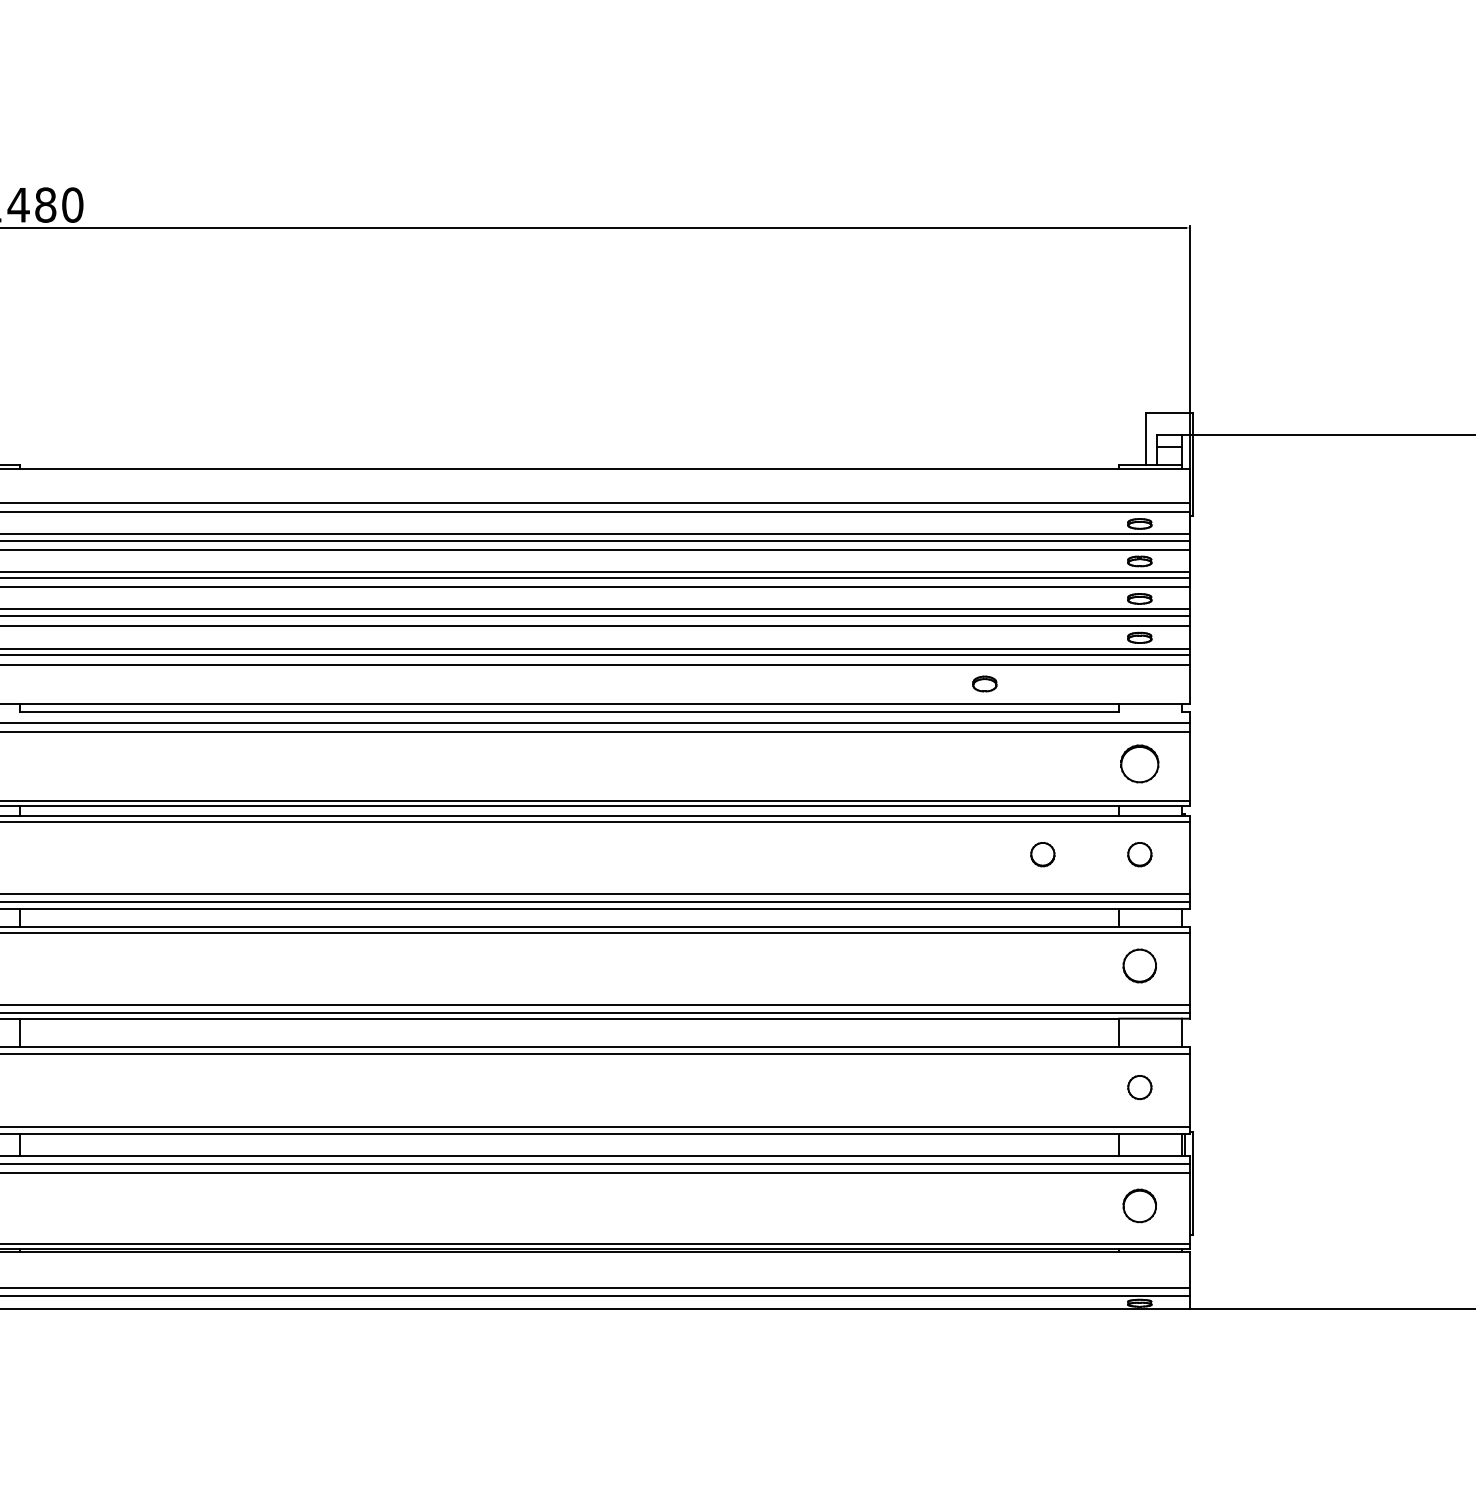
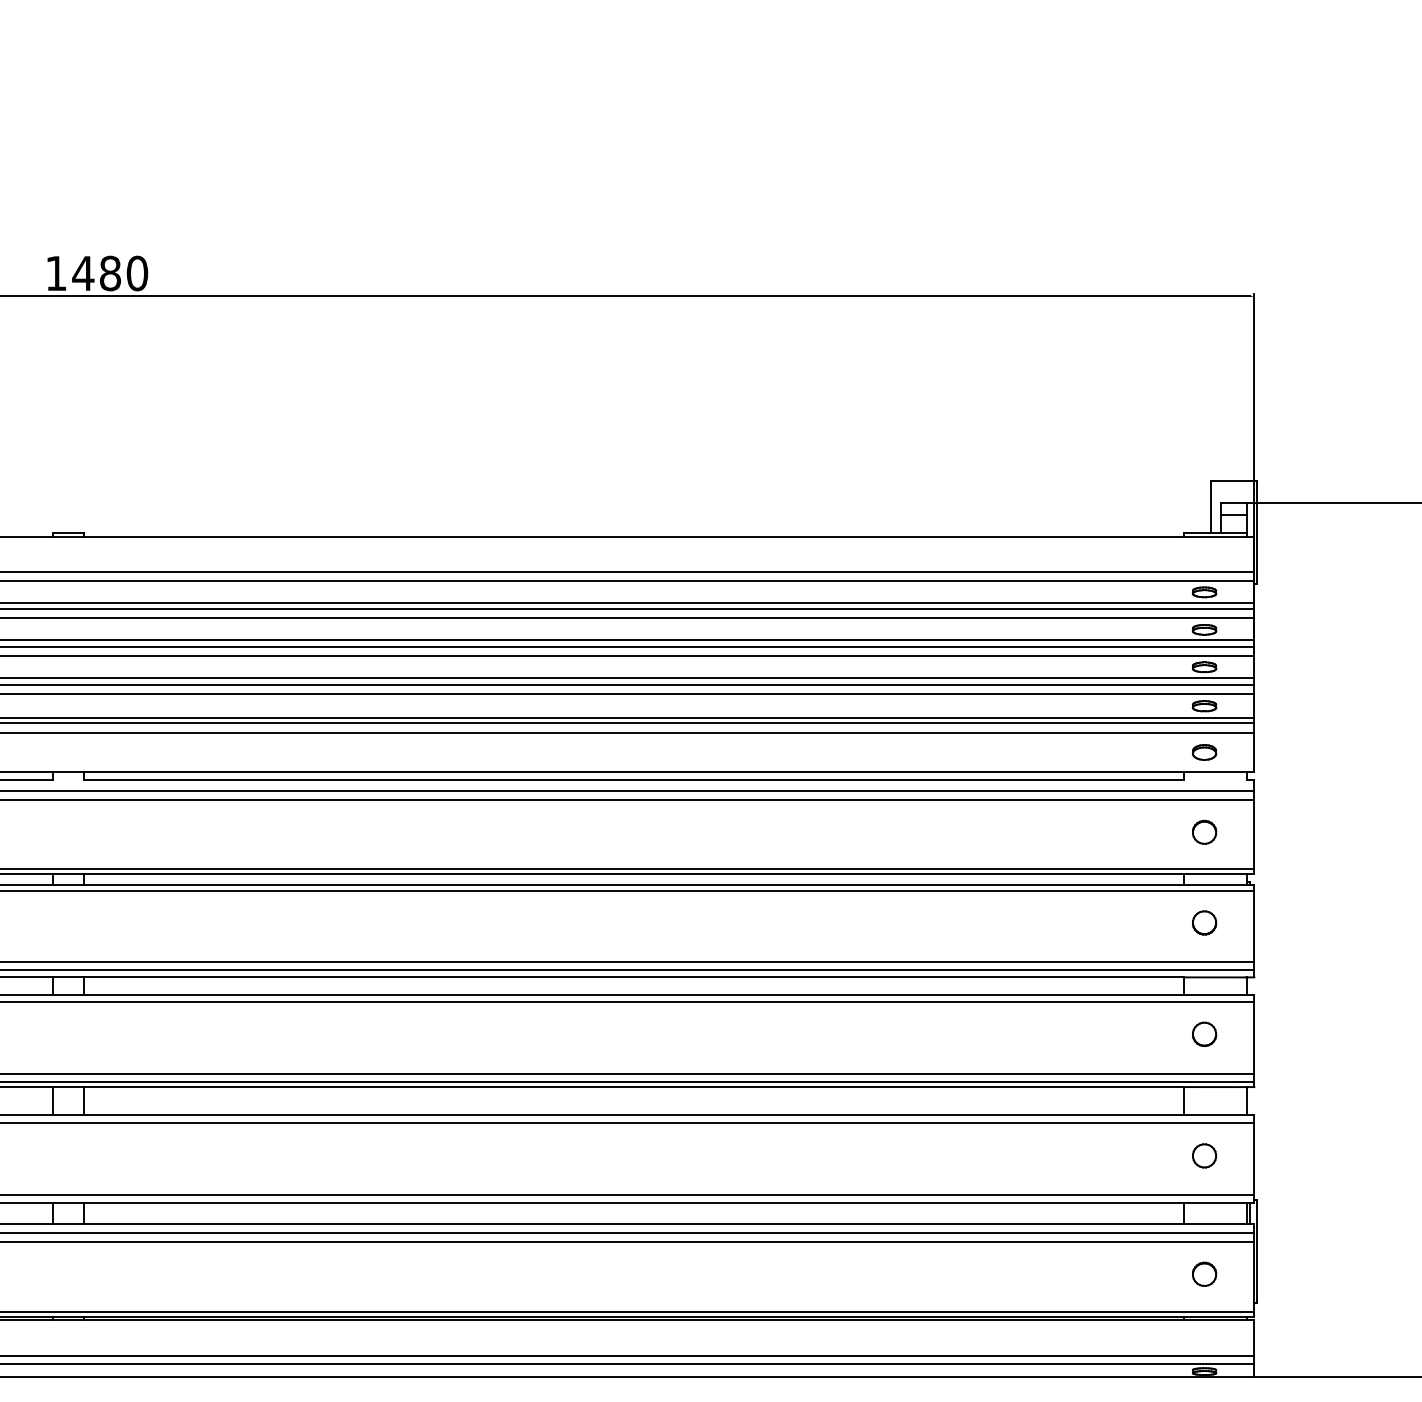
part: (984, 683) -> (1204, 751), moved
part: (1139, 763) -> (1204, 831), size x0.62
part: (1042, 854) -> (1107, 922), removed
part: (1139, 965) -> (1204, 1033), size x0.71
part: (1139, 1205) -> (1204, 1273), size x0.71

